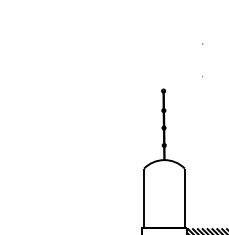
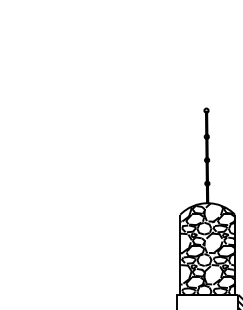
hatch: (164, 194) -> (207, 249), added

